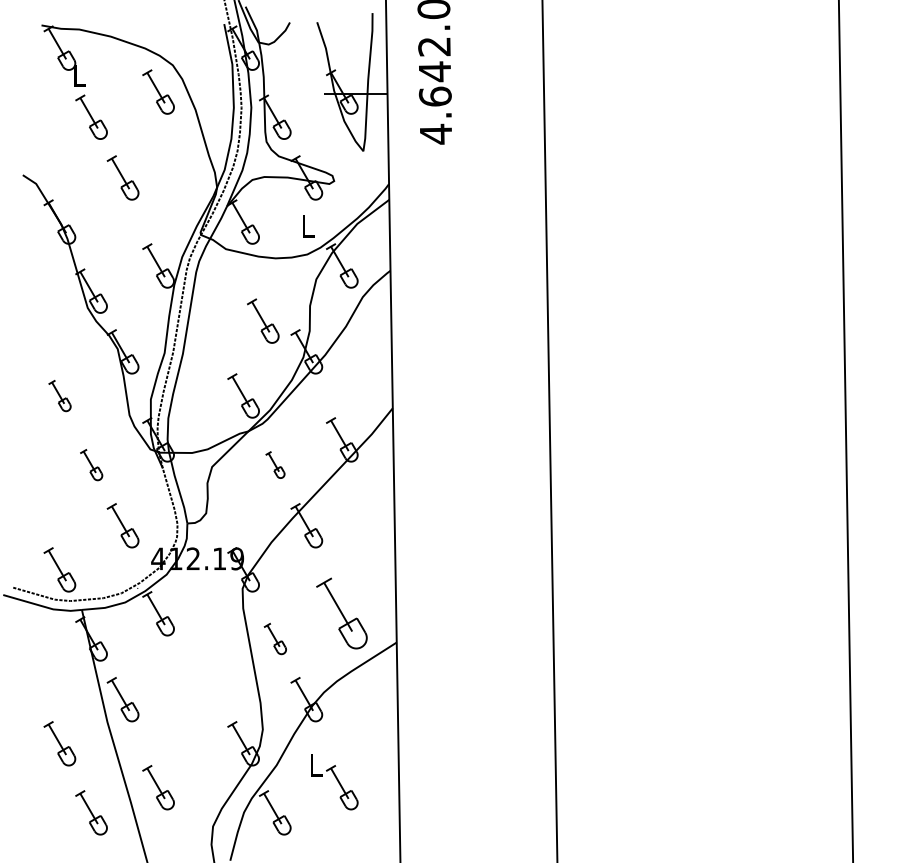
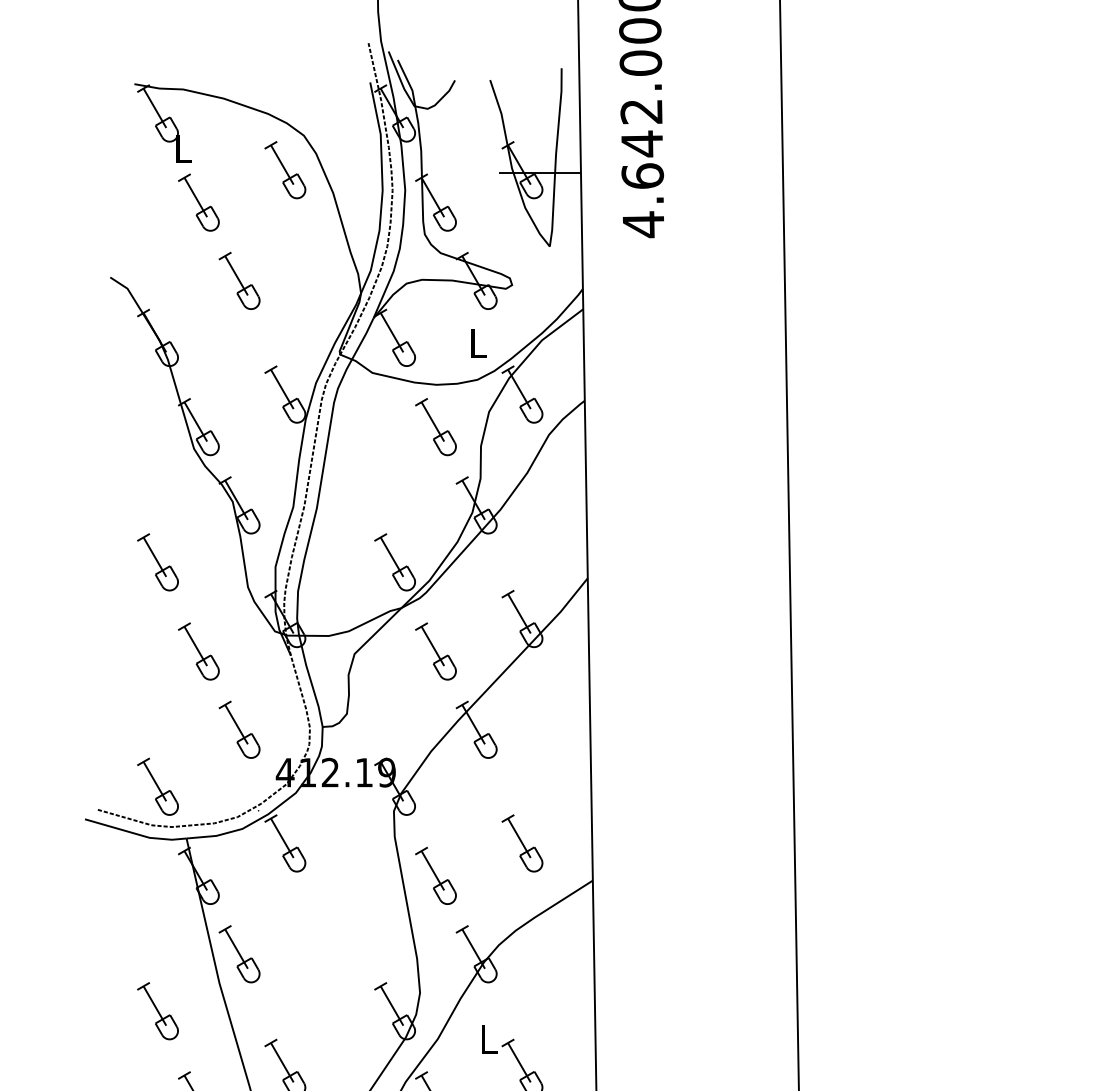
part: (263, 320) -> (436, 426), moved
part: (59, 395) -> (157, 561), size x1.43
part: (91, 464) -> (198, 650), size x1.43
part: (275, 464) -> (436, 650), size x1.67
part: (342, 613) -> (522, 843), size x0.62
part: (275, 638) -> (436, 875), size x1.43

